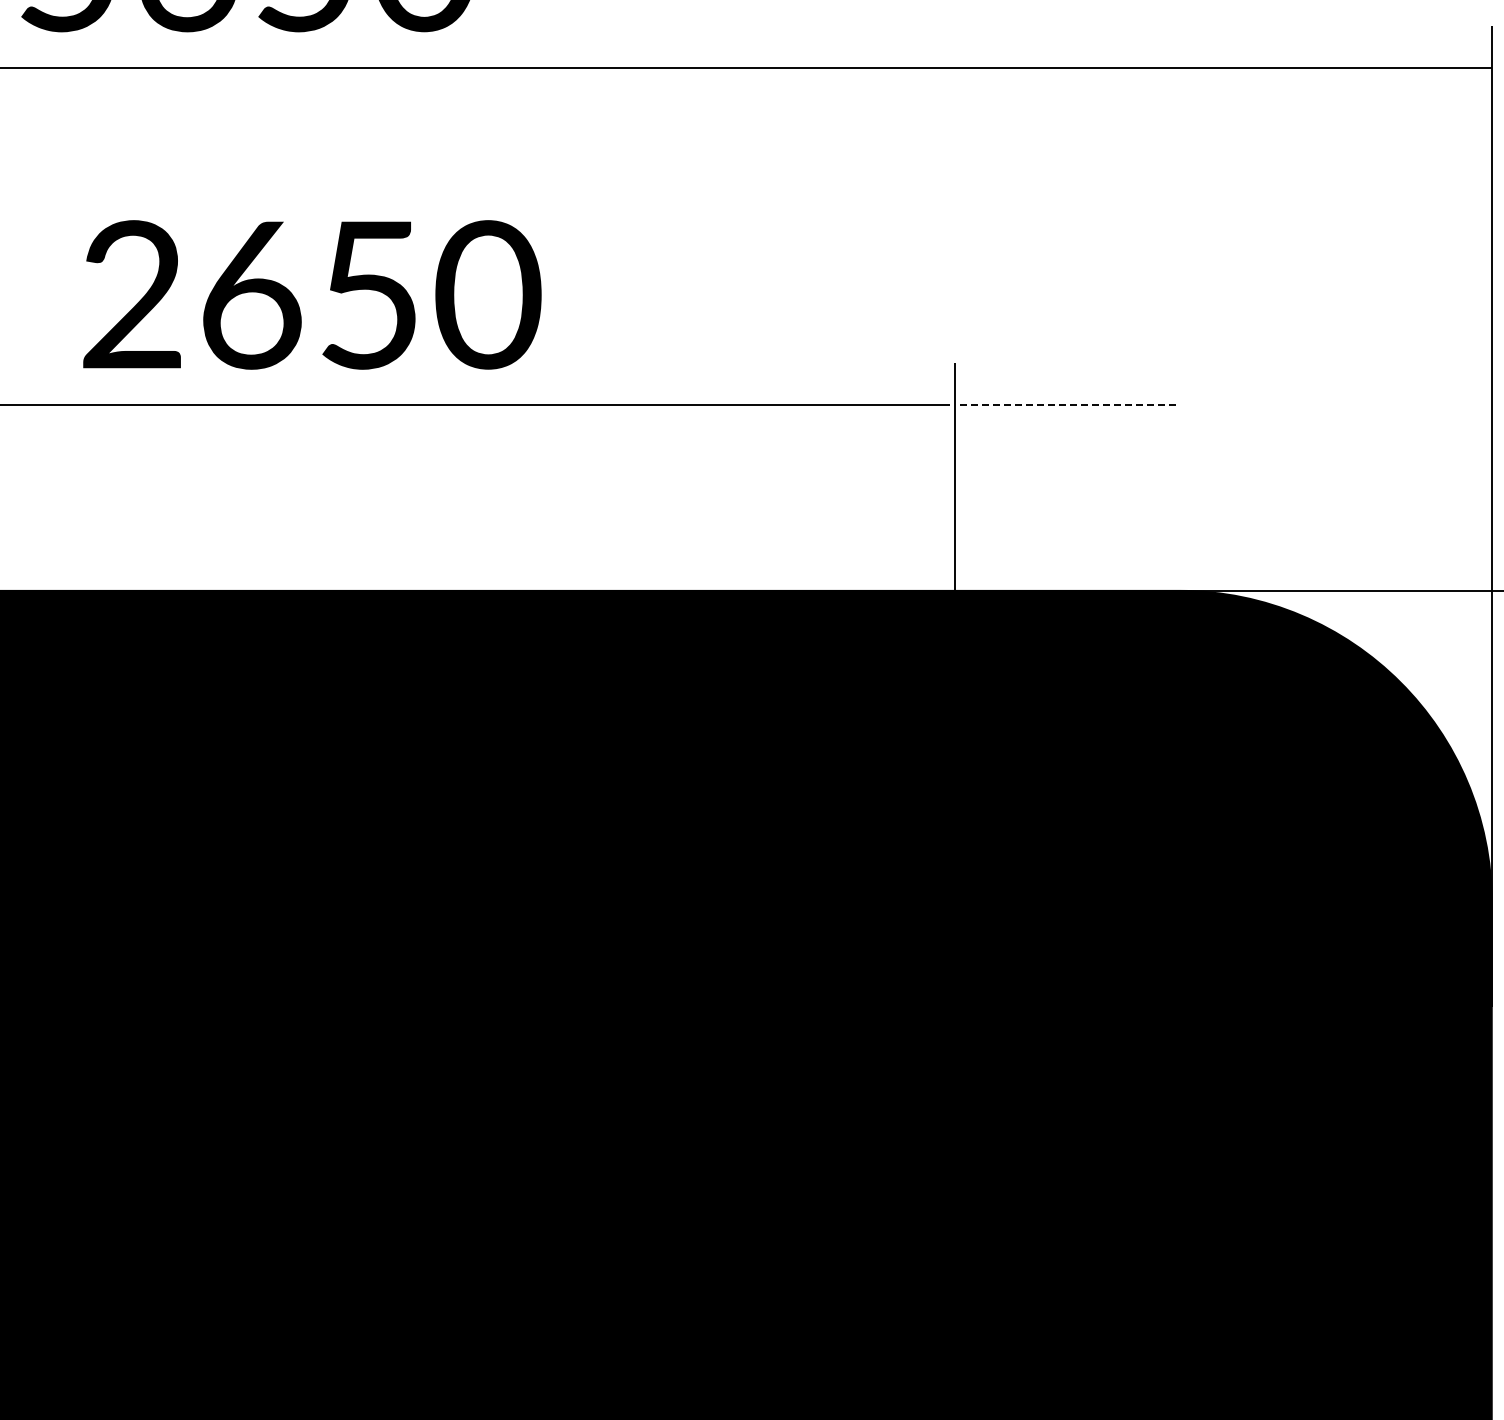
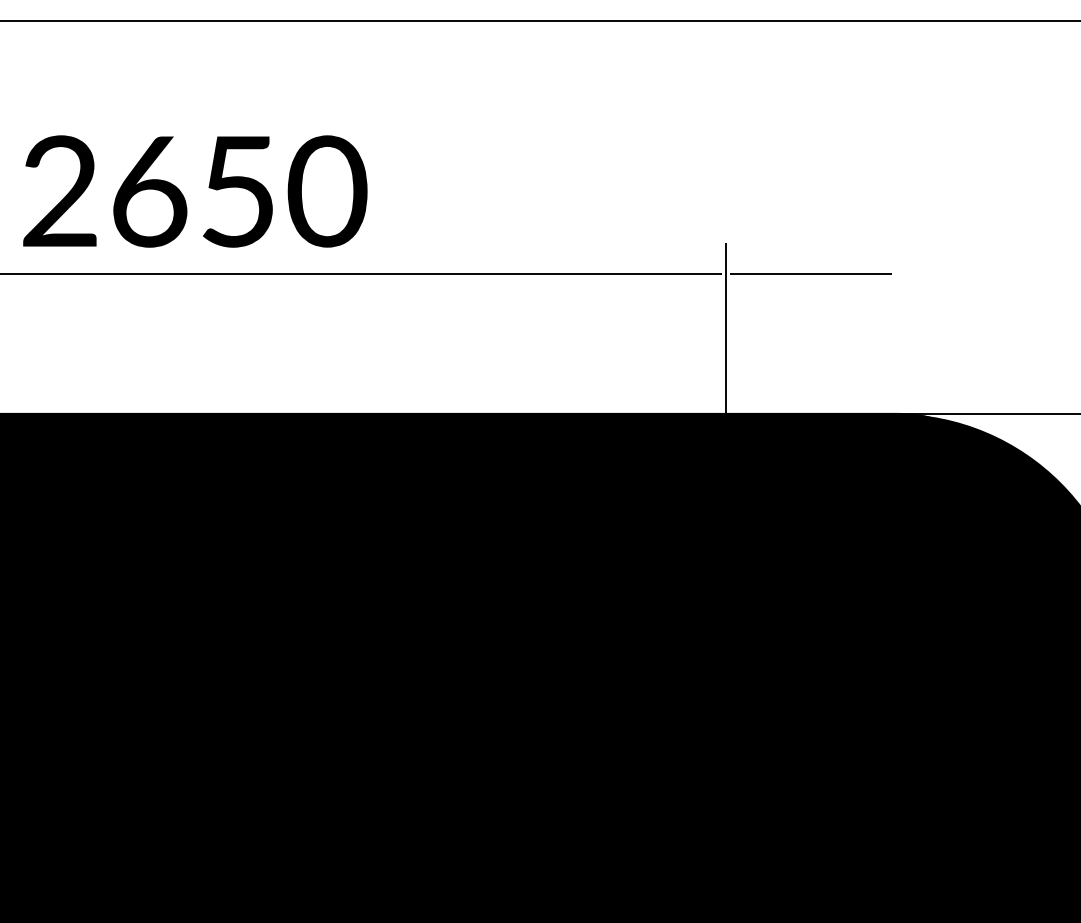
text: (312, 294) -> (195, 191), moved
line: (1067, 405) -> (810, 274), dashed -> solid

